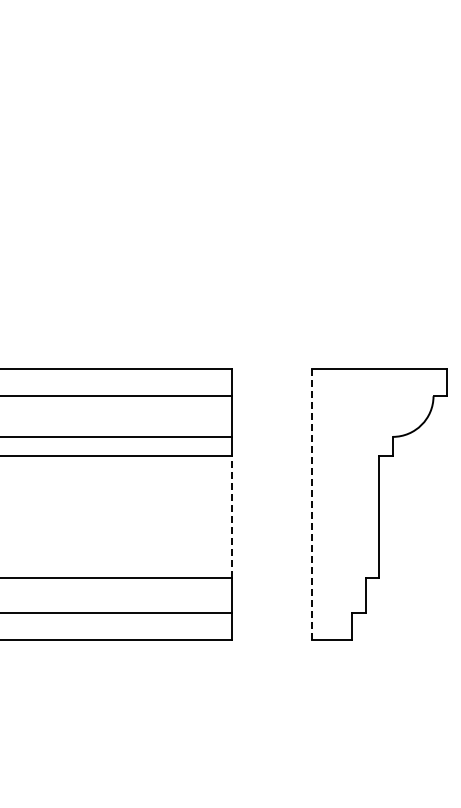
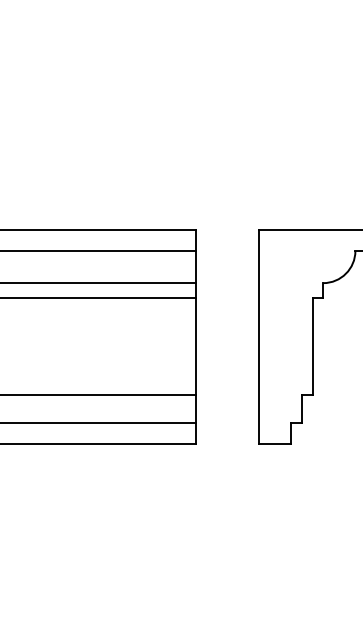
line: (311, 504) -> (258, 336), dashed -> solid
line: (231, 516) -> (195, 346), dashed -> solid

